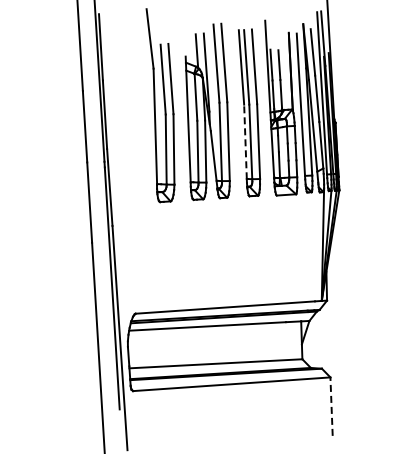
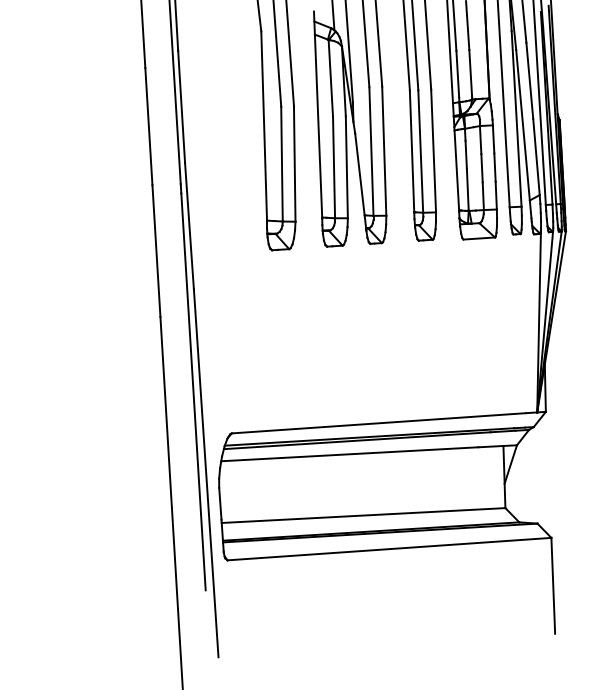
line: (245, 141) -> (412, 150), dashed -> solid
line: (331, 406) -> (553, 585), dashed -> solid

